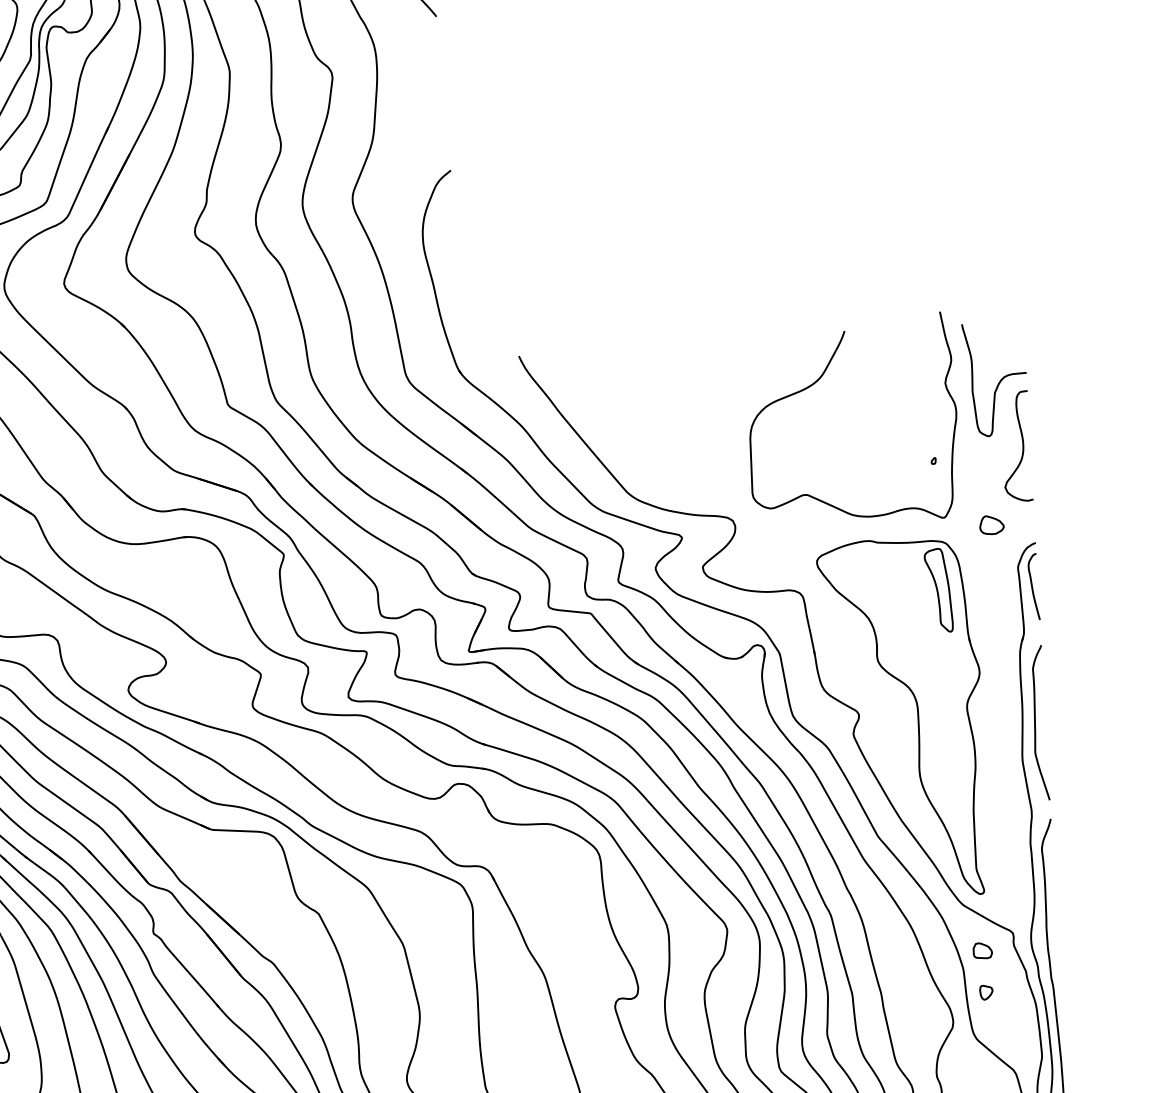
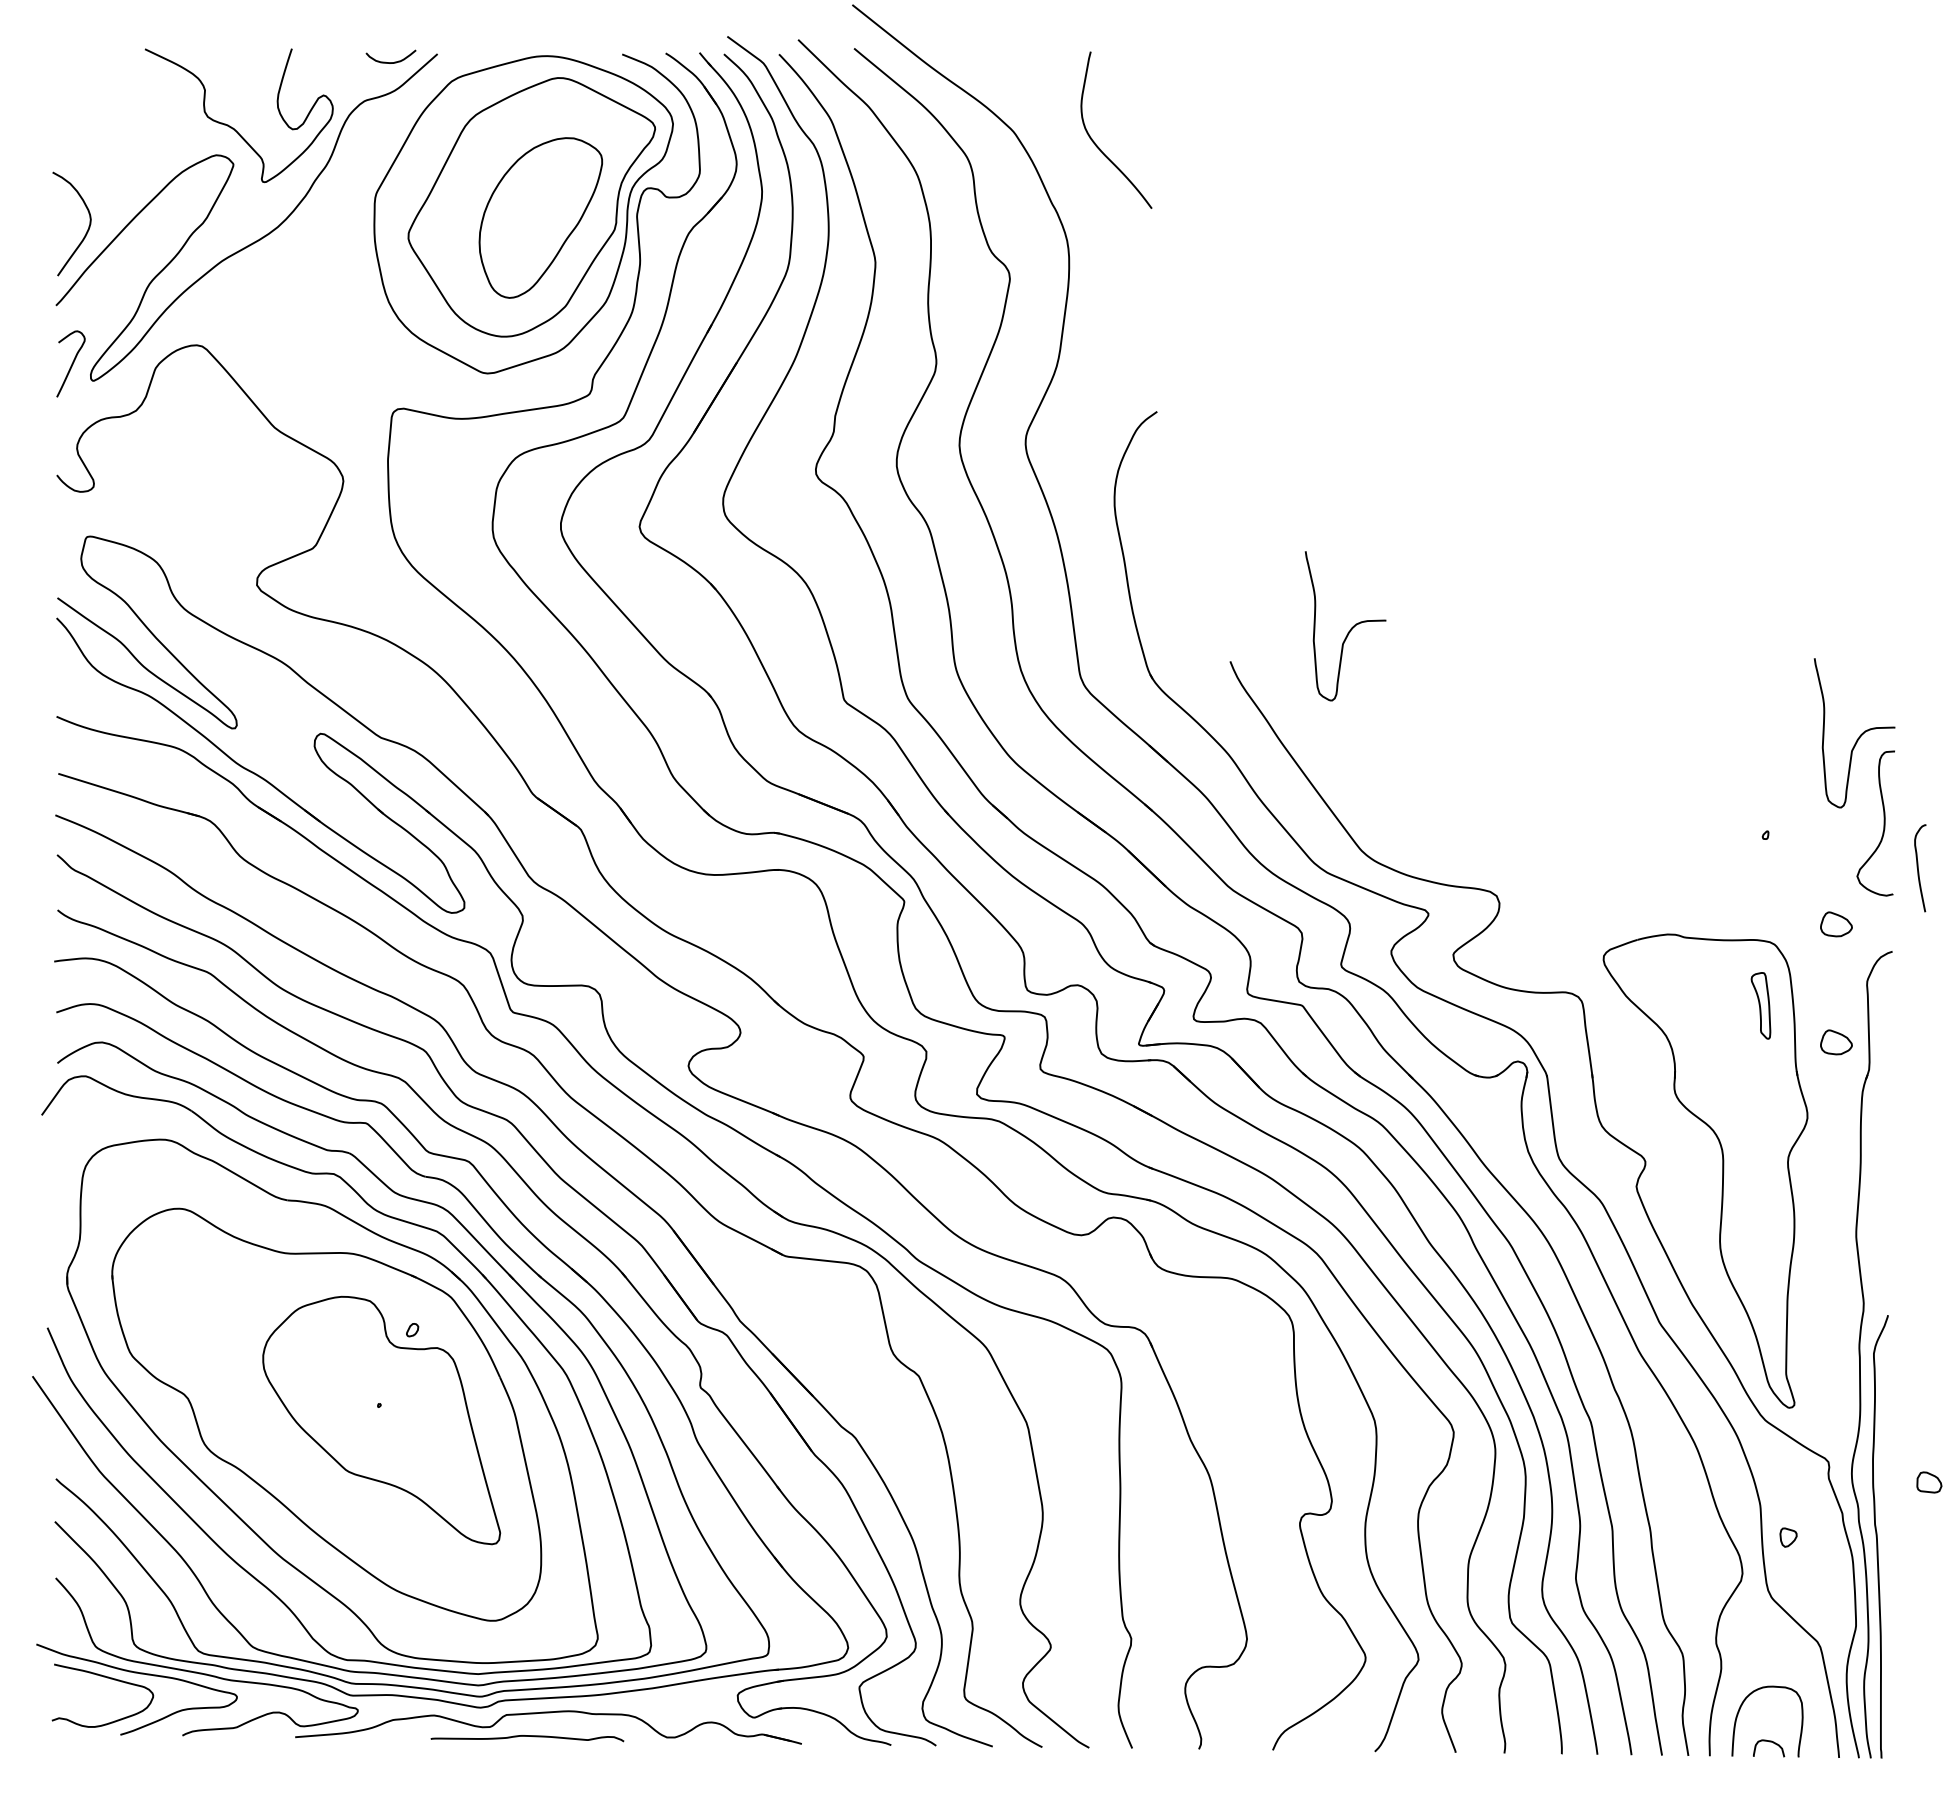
curve: (608, 325) -> (1350, 628), added
curve: (817, 382) -> (1619, 721), removed
curve: (1032, 587) -> (1918, 868), moved
part: (938, 590) -> (1760, 1005), size x0.6
part: (997, 614) -> (1836, 1042), added
curve: (1035, 723) -> (1876, 1188), removed
part: (982, 950) -> (1929, 1482), moved

